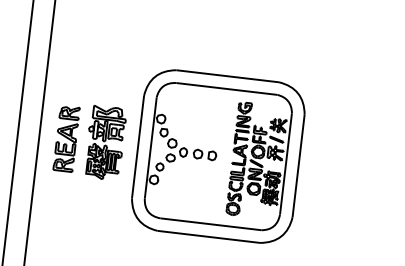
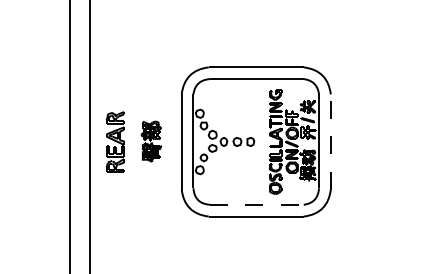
part: (105, 142) -> (151, 141), size x0.6
line: (298, 165) -> (330, 141), solid -> dashed
line: (210, 223) -> (256, 204), solid -> dashed

